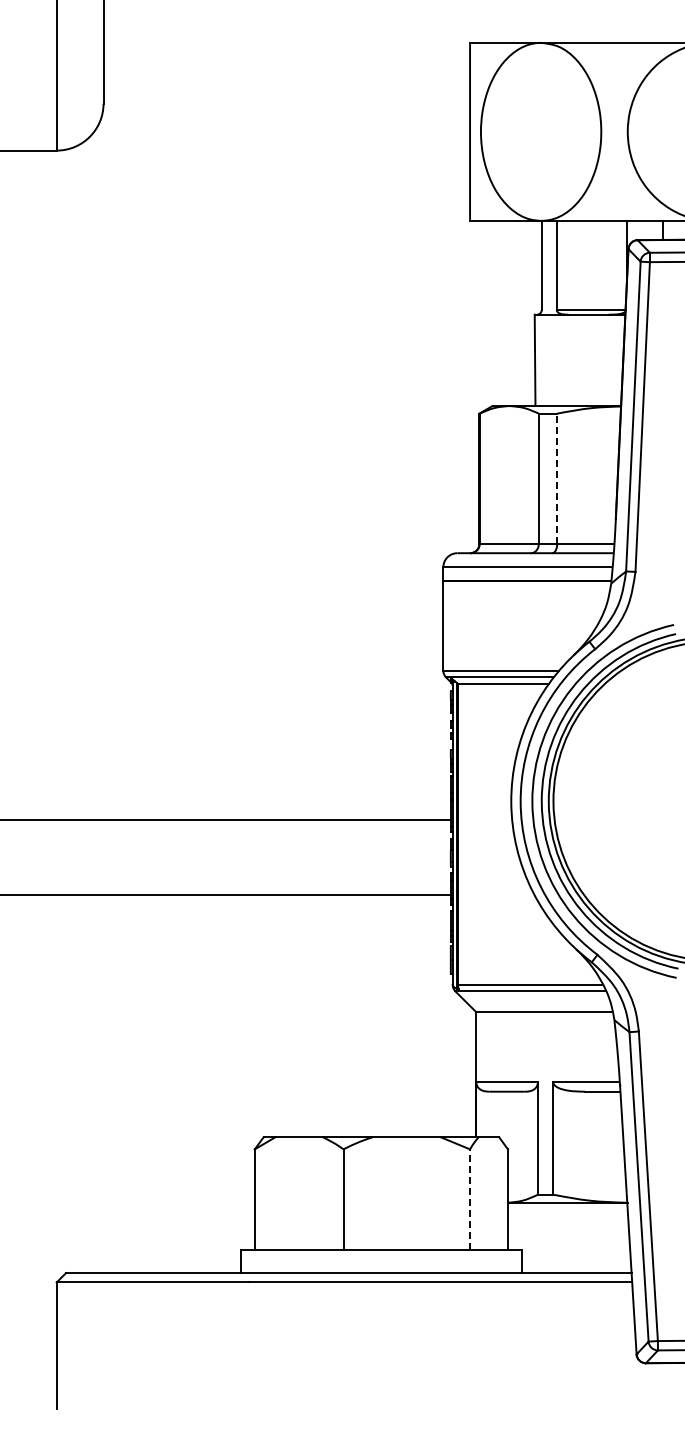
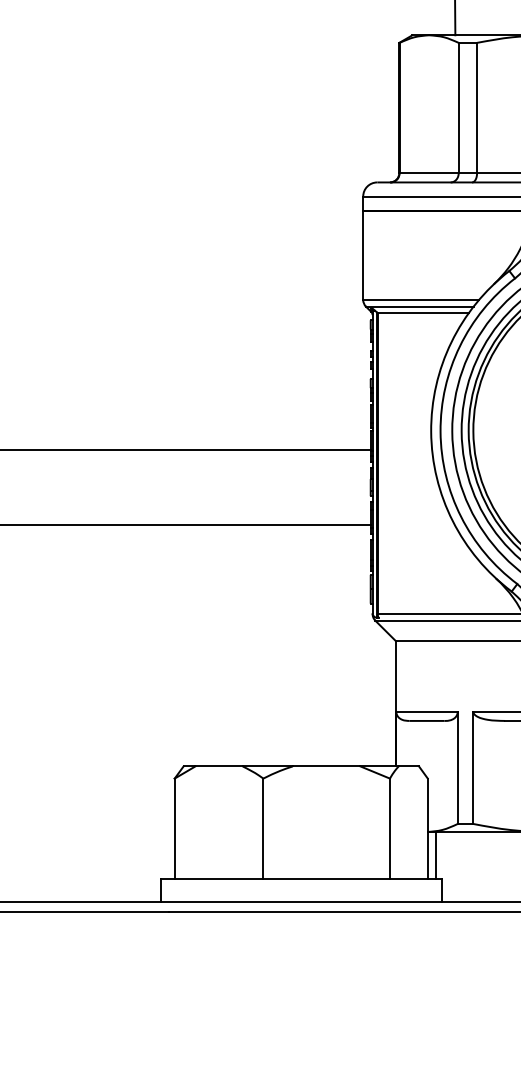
line: (557, 478) -> (477, 107), dashed -> solid
line: (470, 1199) -> (390, 828), dashed -> solid
line: (516, 1225) -> (436, 854), added

